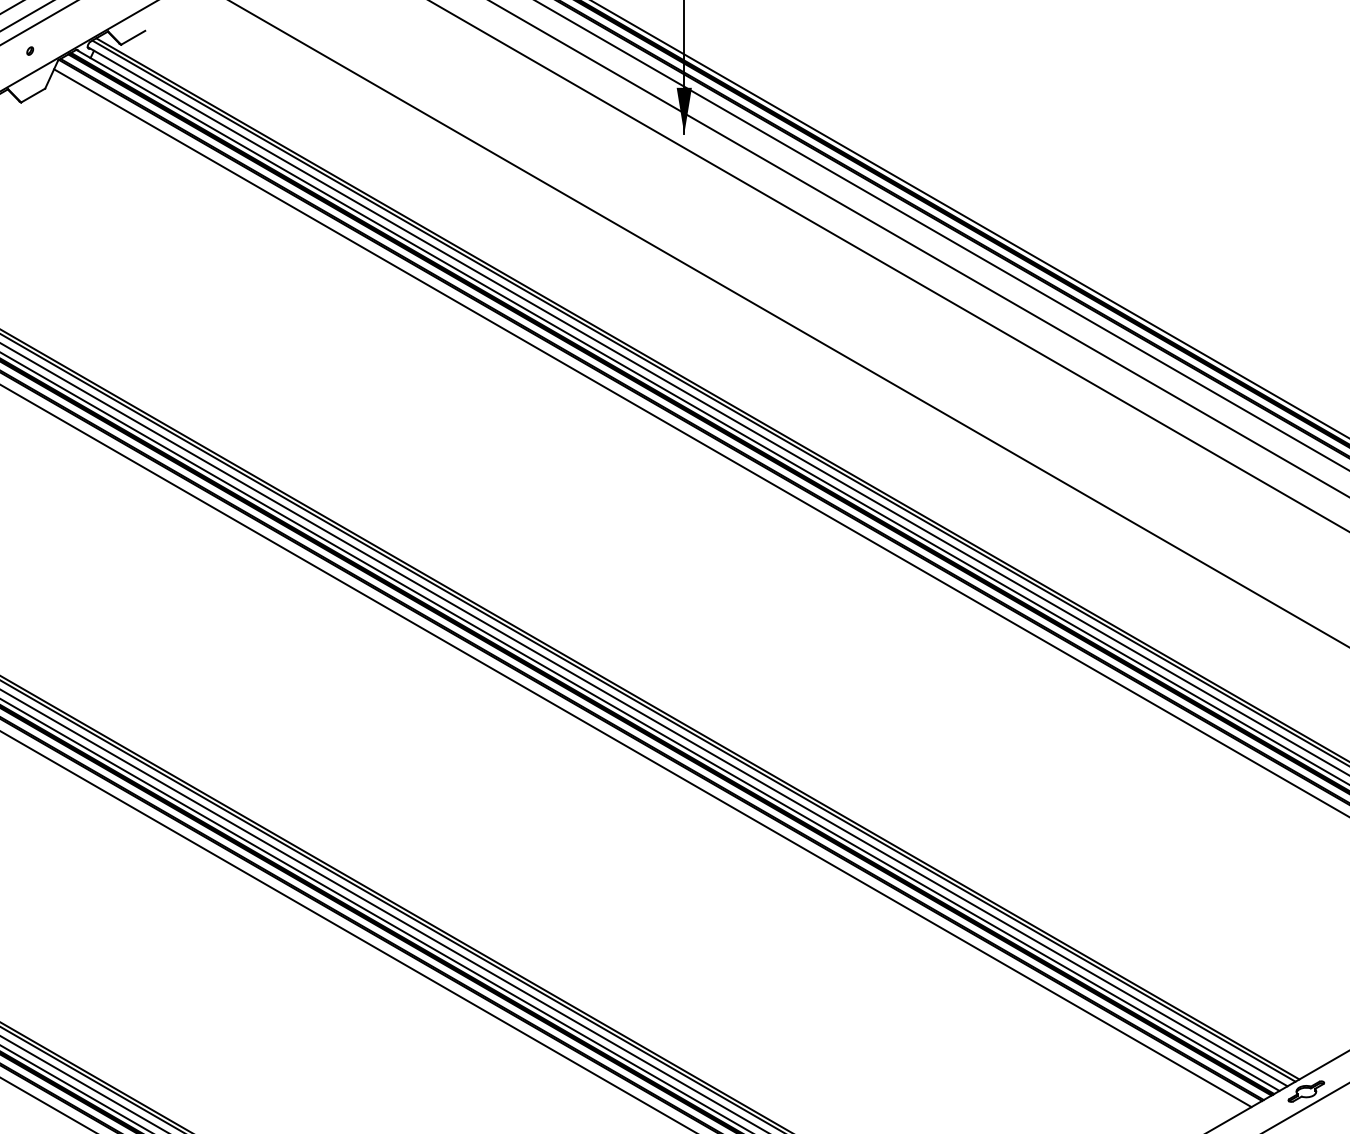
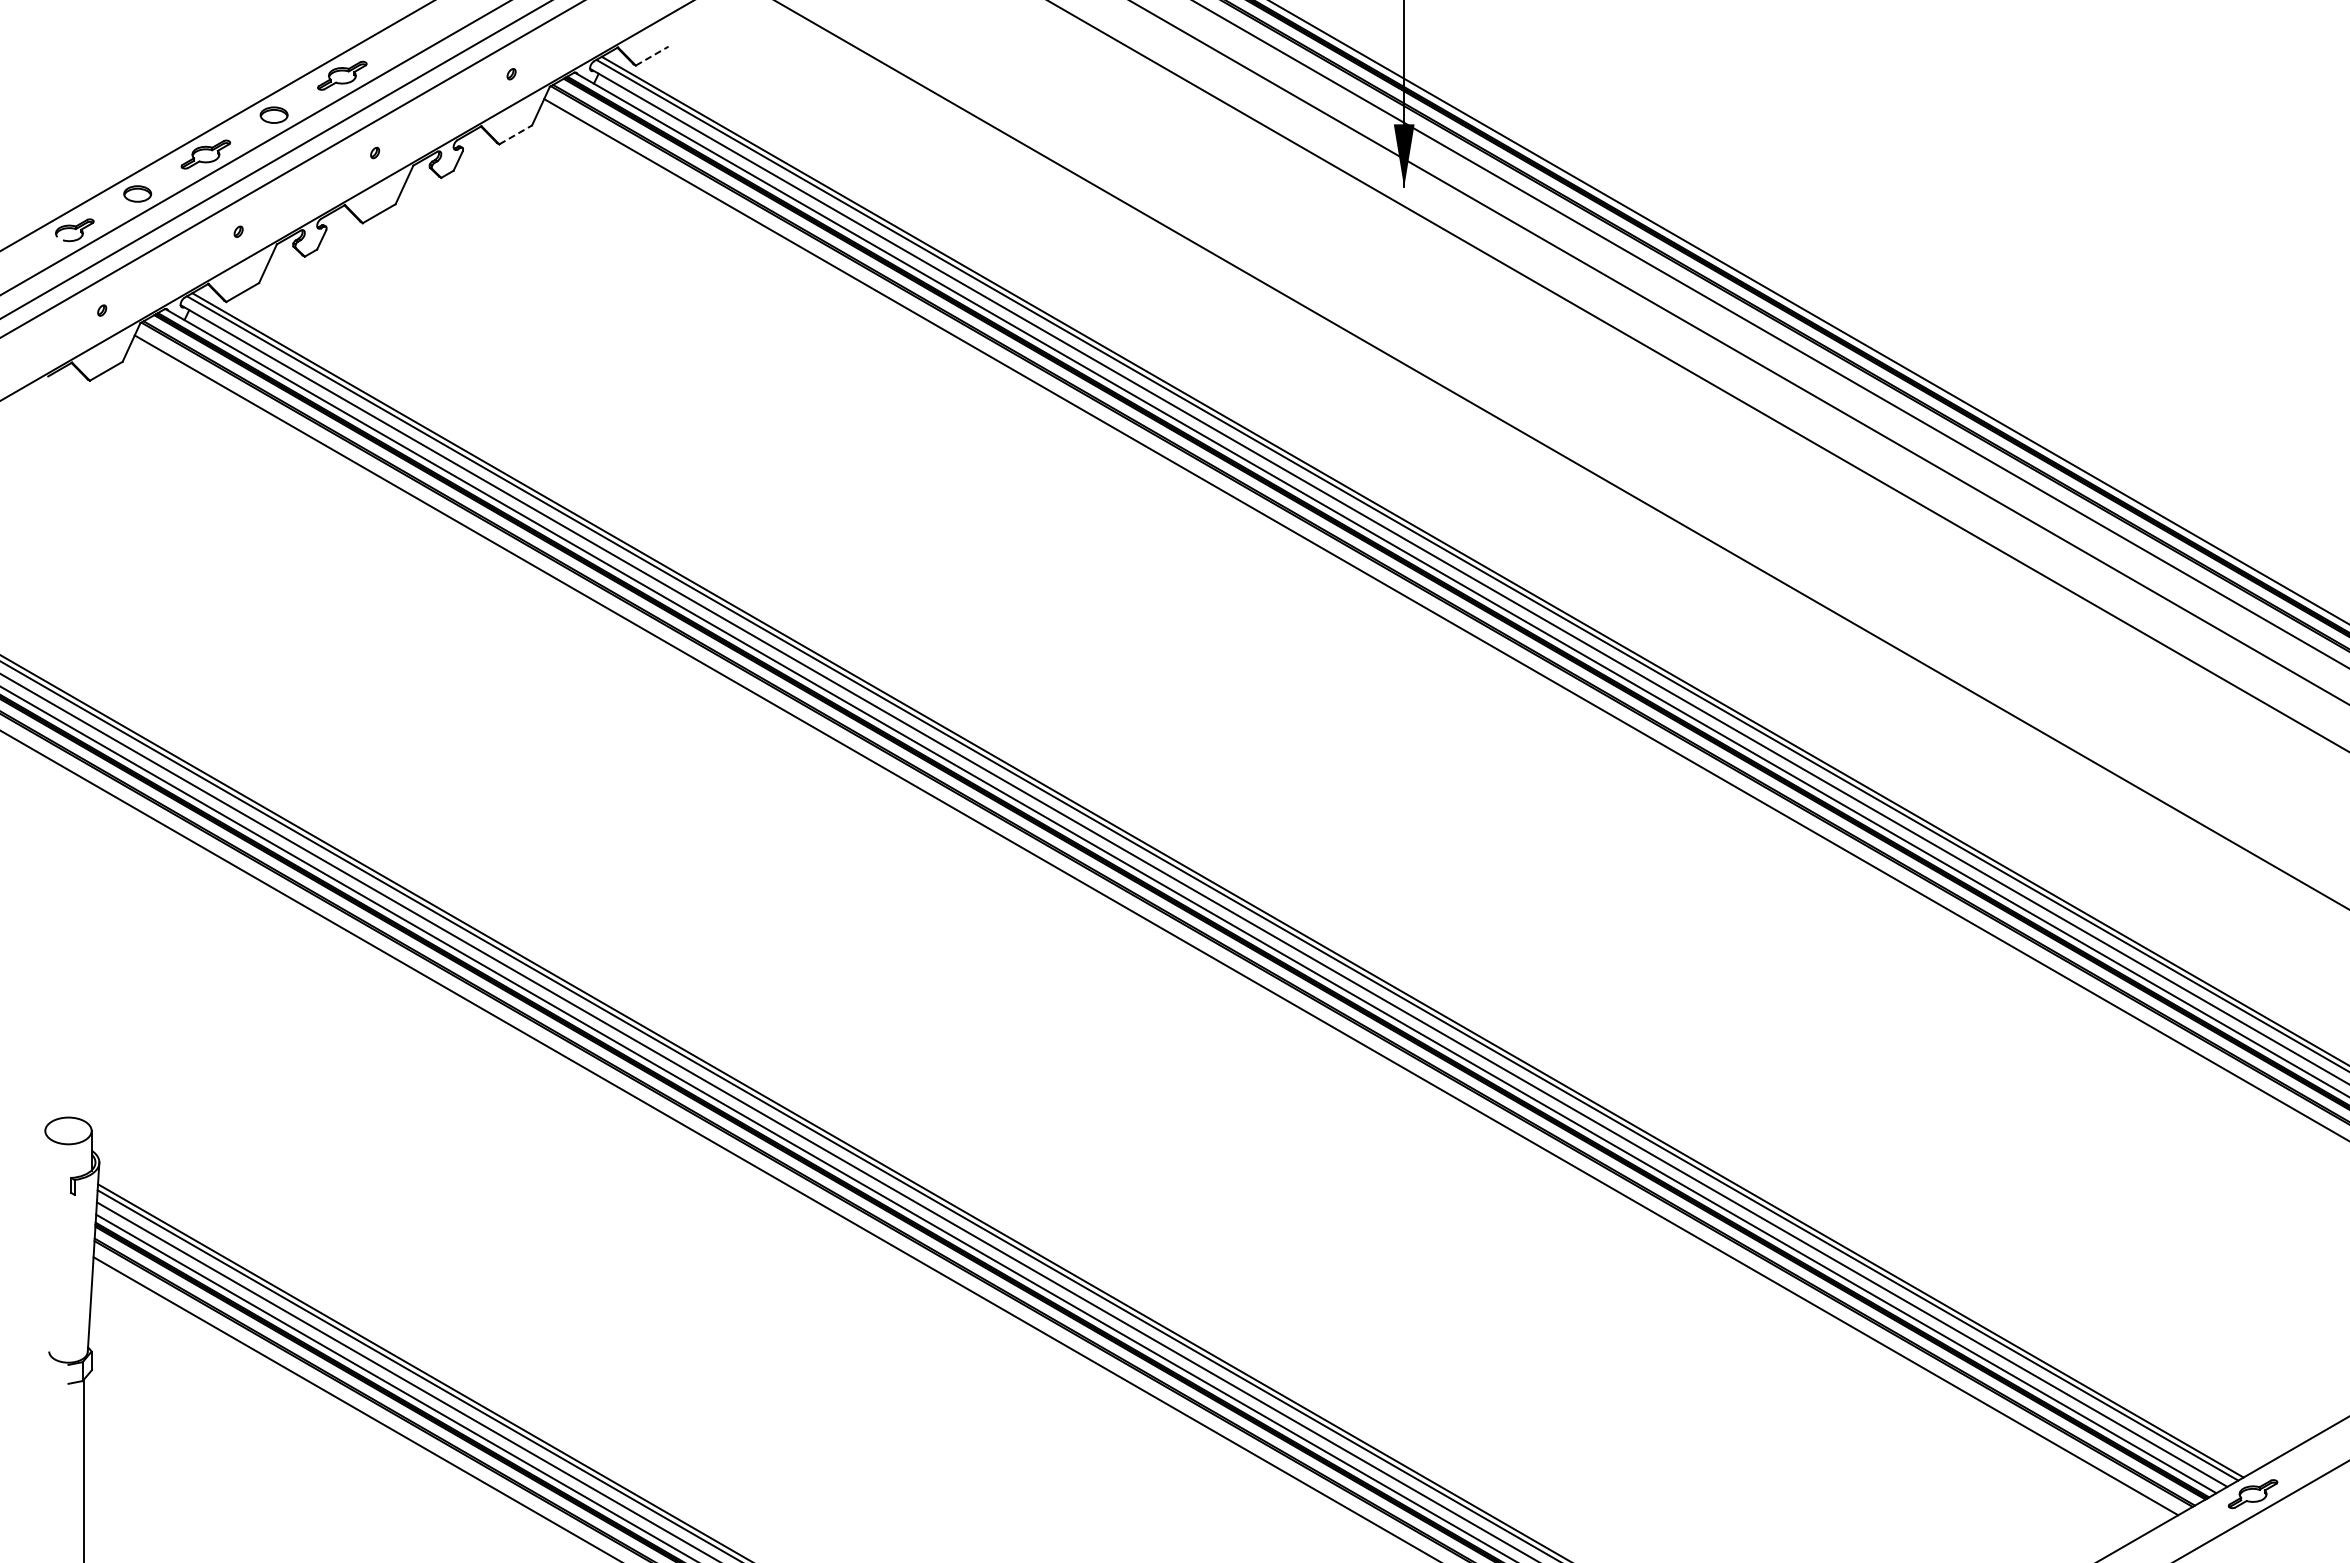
line: (133, 38) -> (652, 56), solid -> dashed
line: (33, 95) -> (515, 134), solid -> dashed

